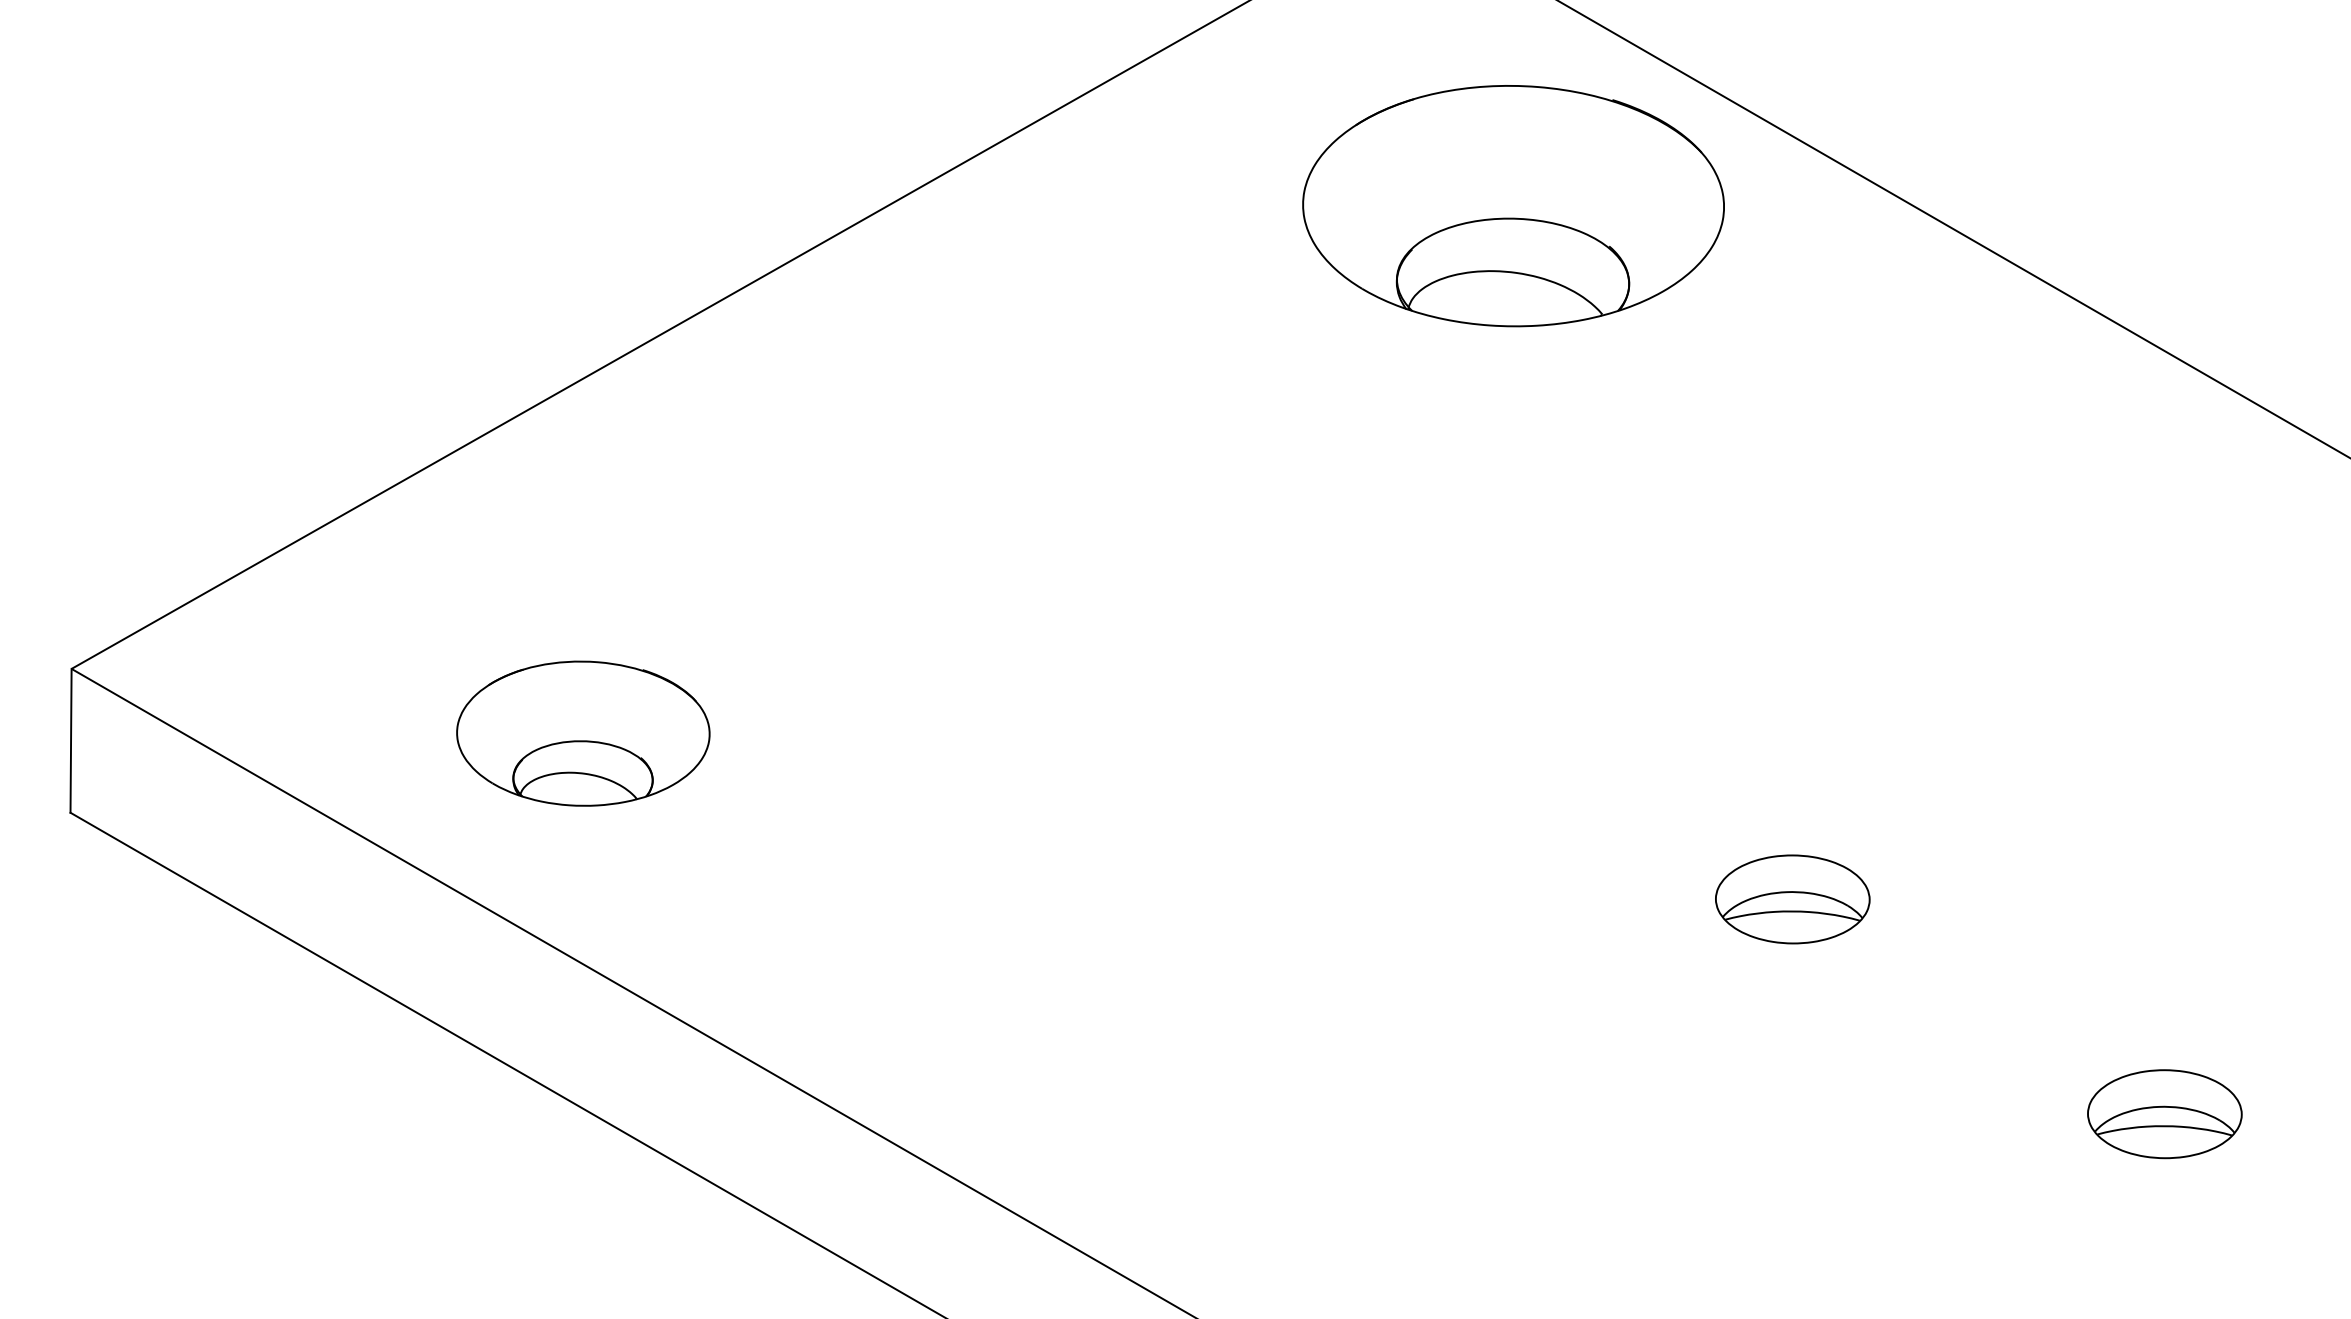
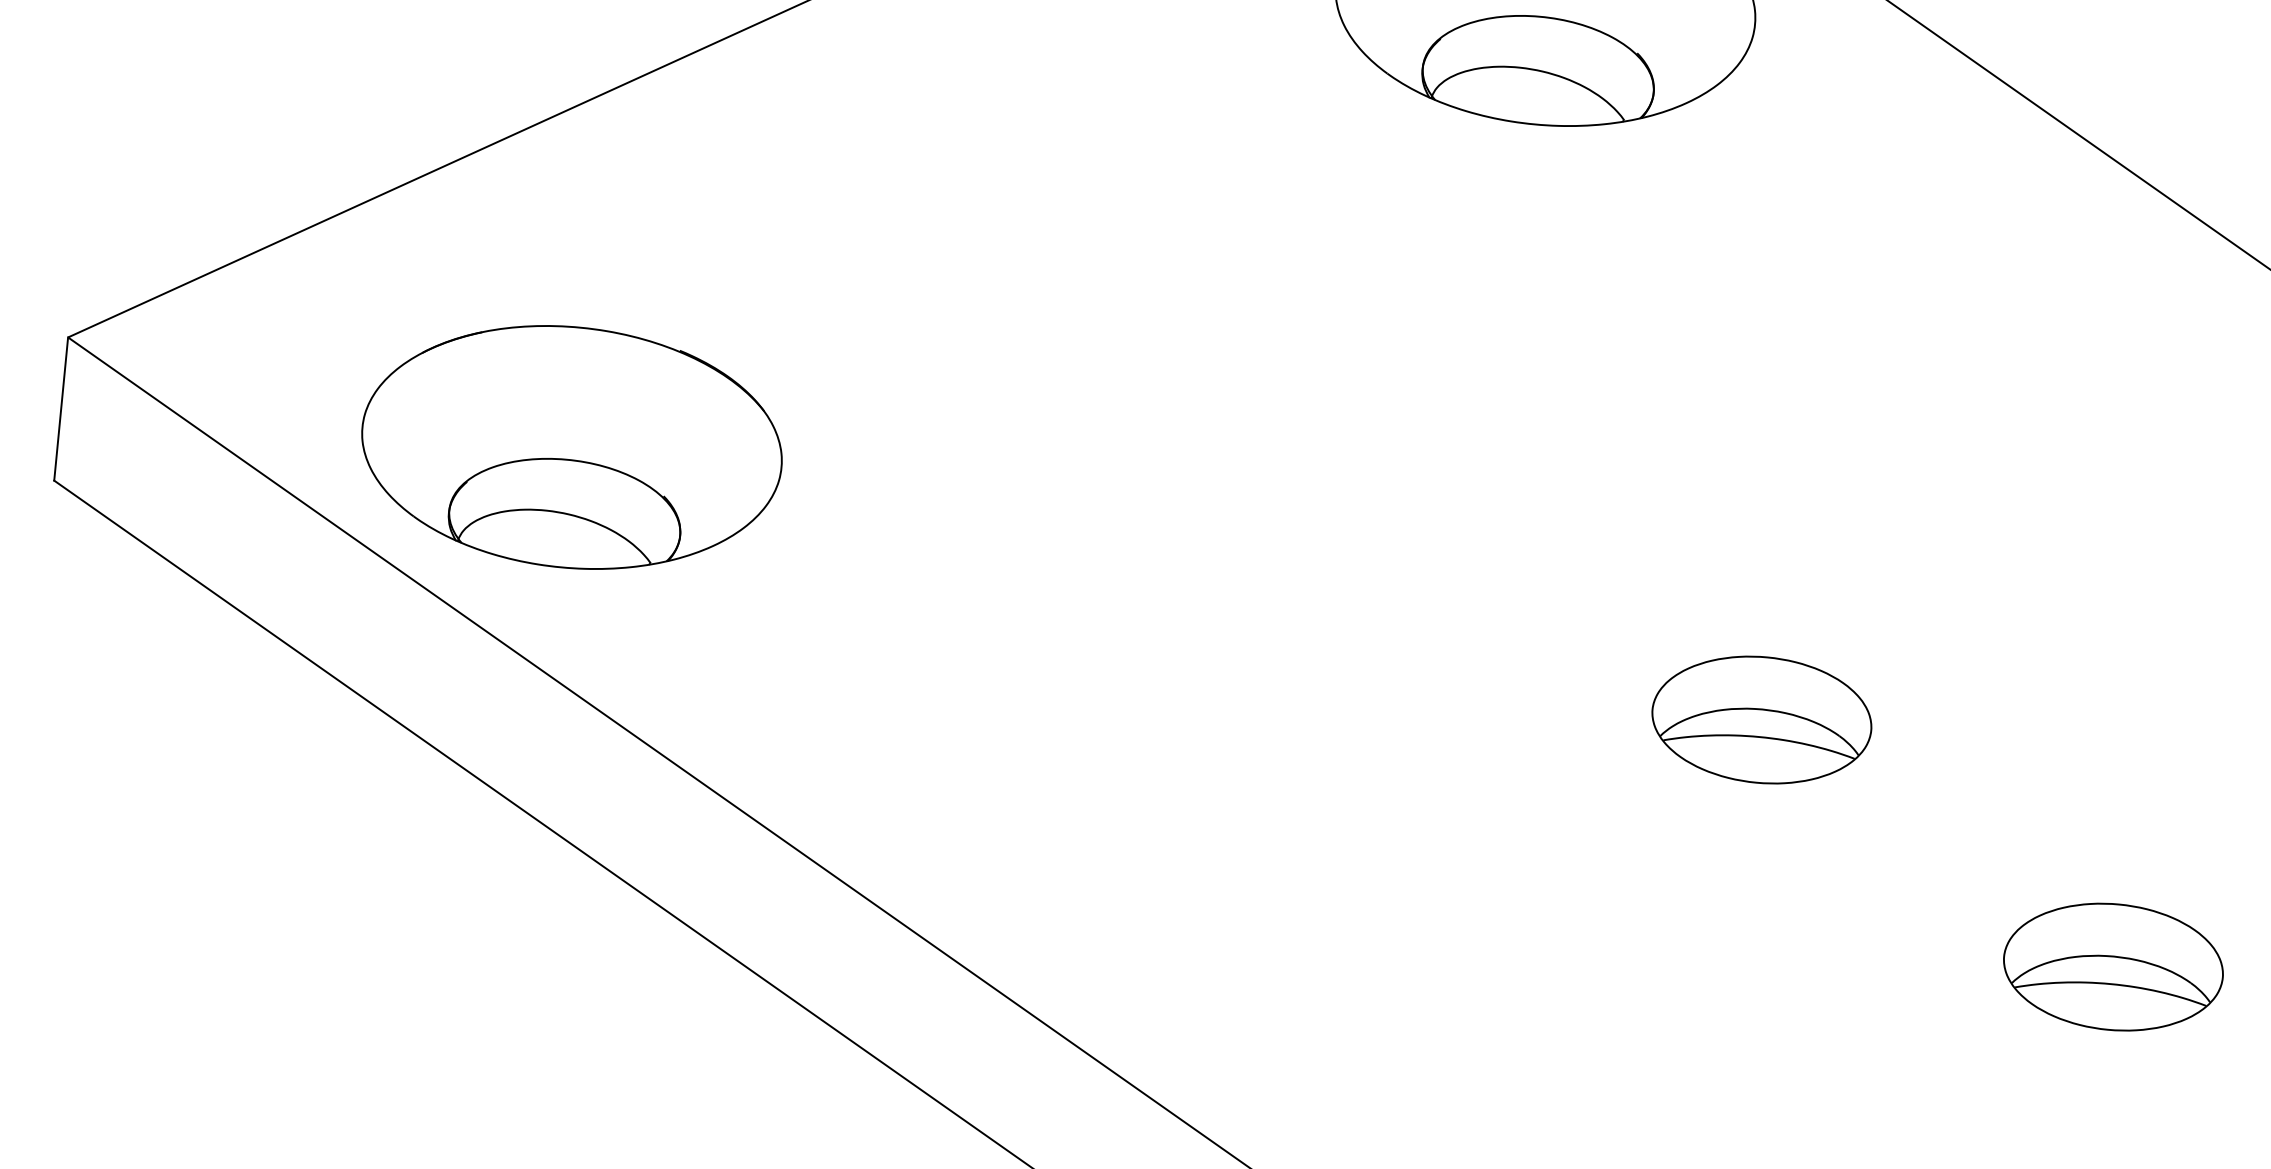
part: (583, 733) -> (572, 447), size x1.67
part: (1792, 899) -> (1761, 720), size x1.43
part: (2164, 1113) -> (2113, 966), size x1.43

